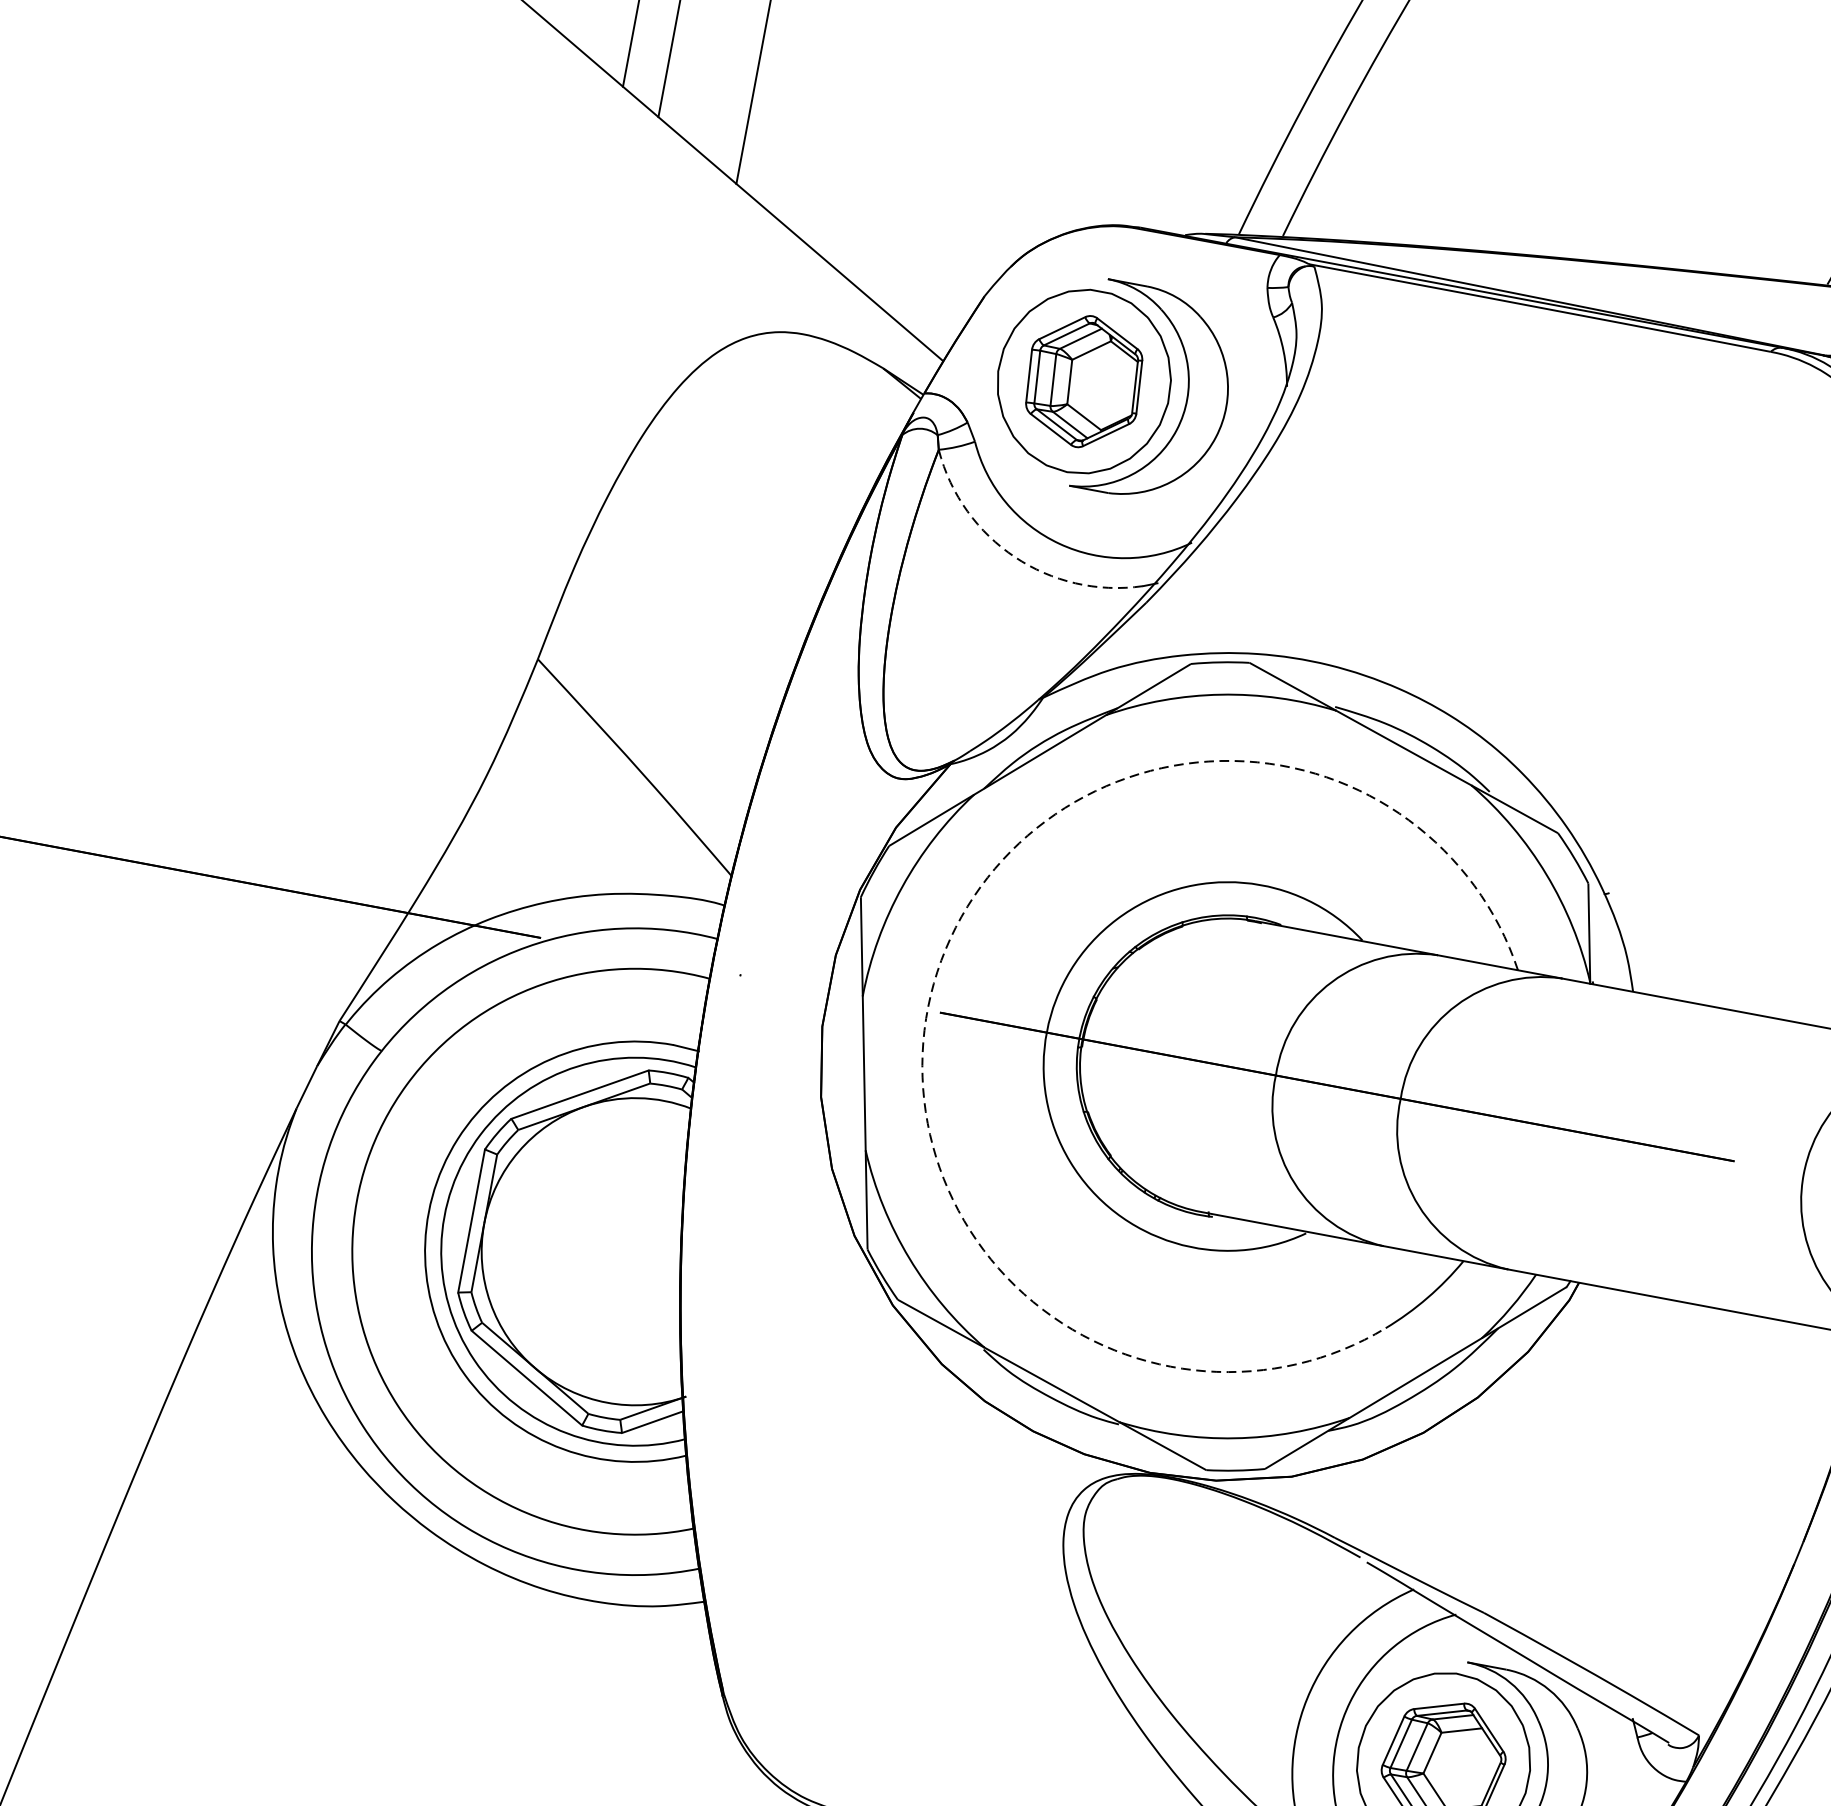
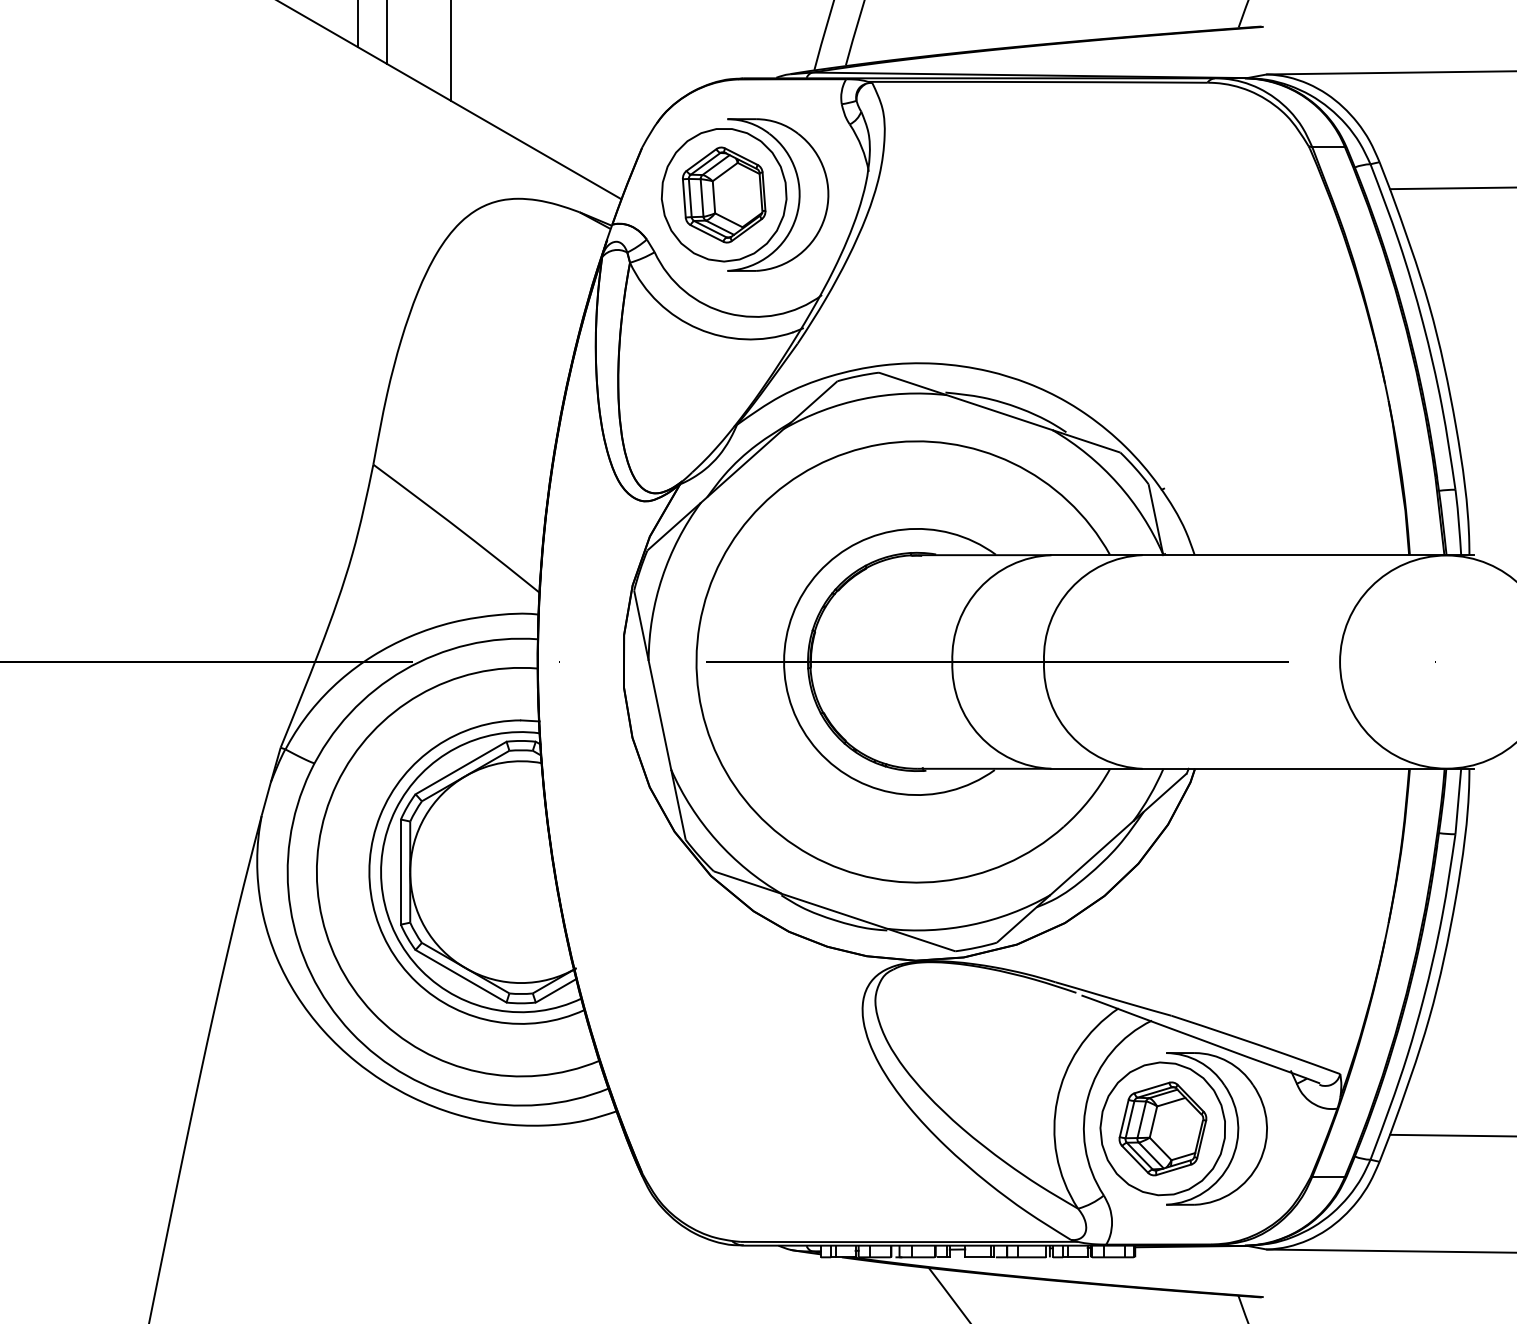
arc: (1015, 556) -> (698, 328), dashed -> solid
arc: (941, 960) -> (699, 624), dashed -> solid

